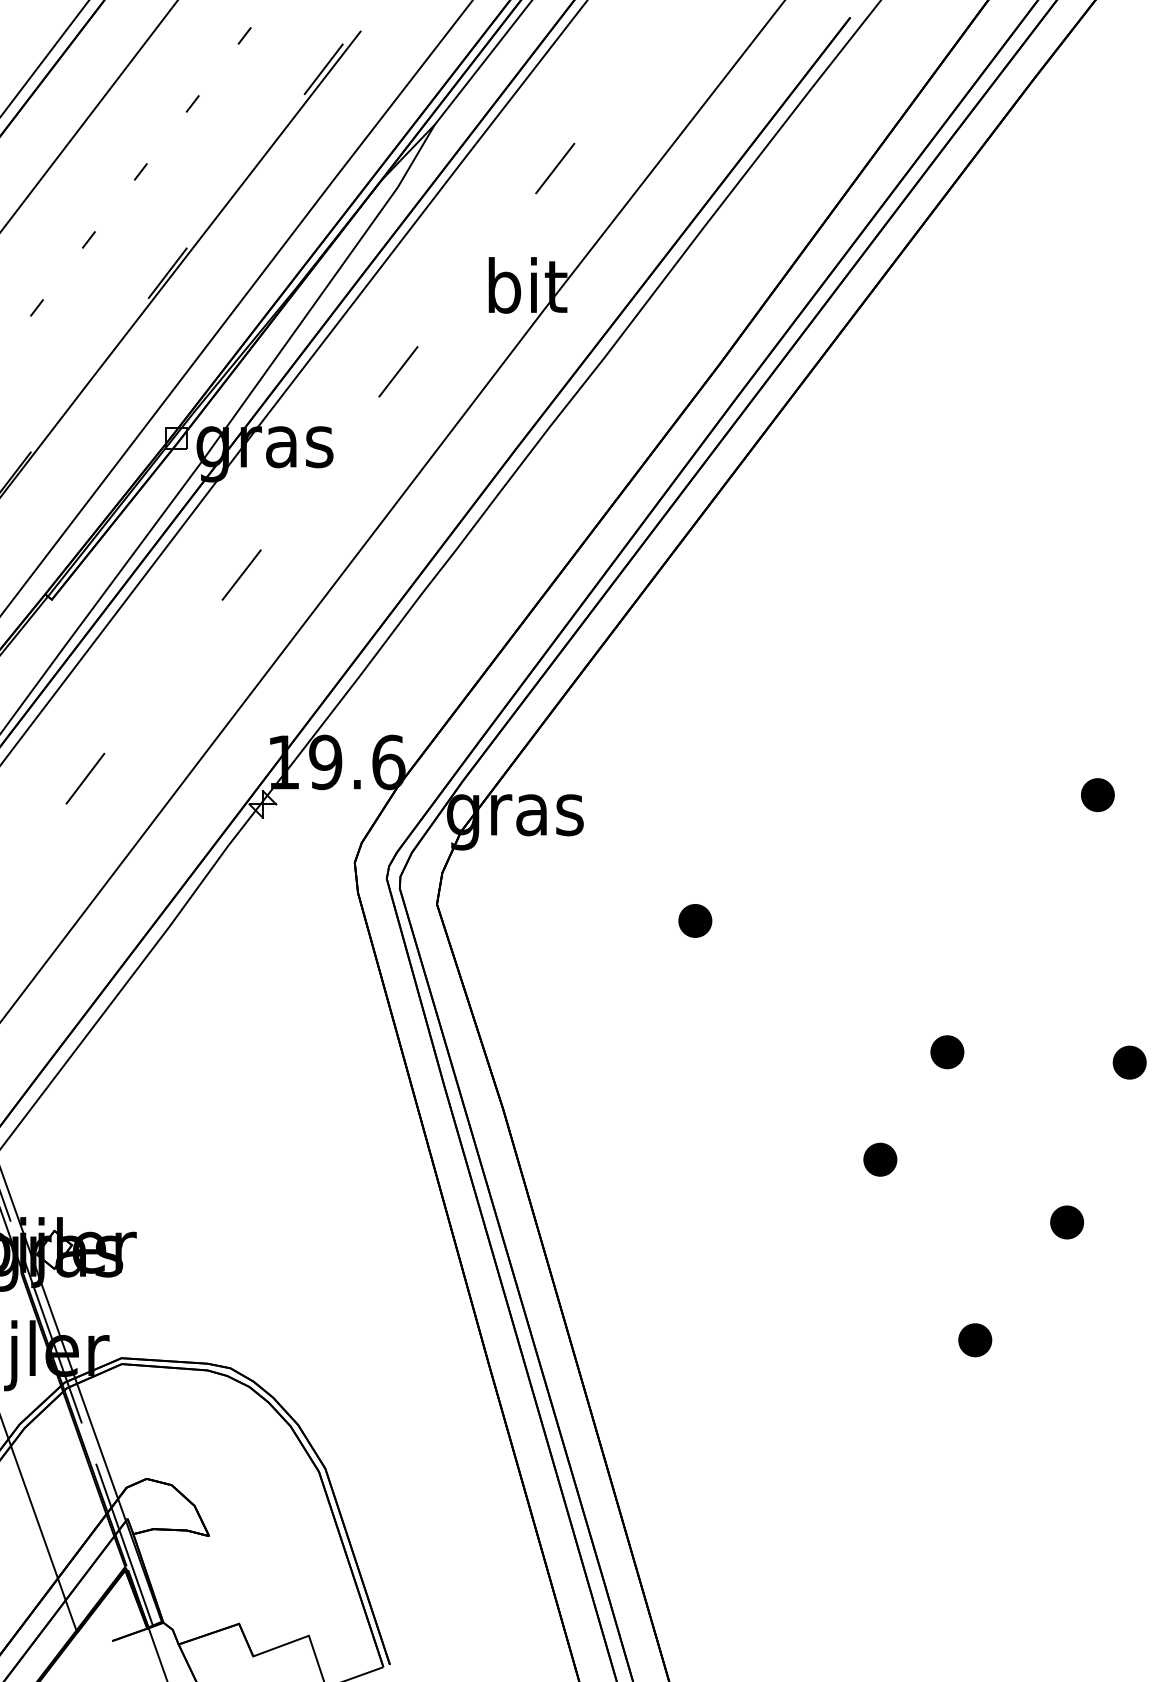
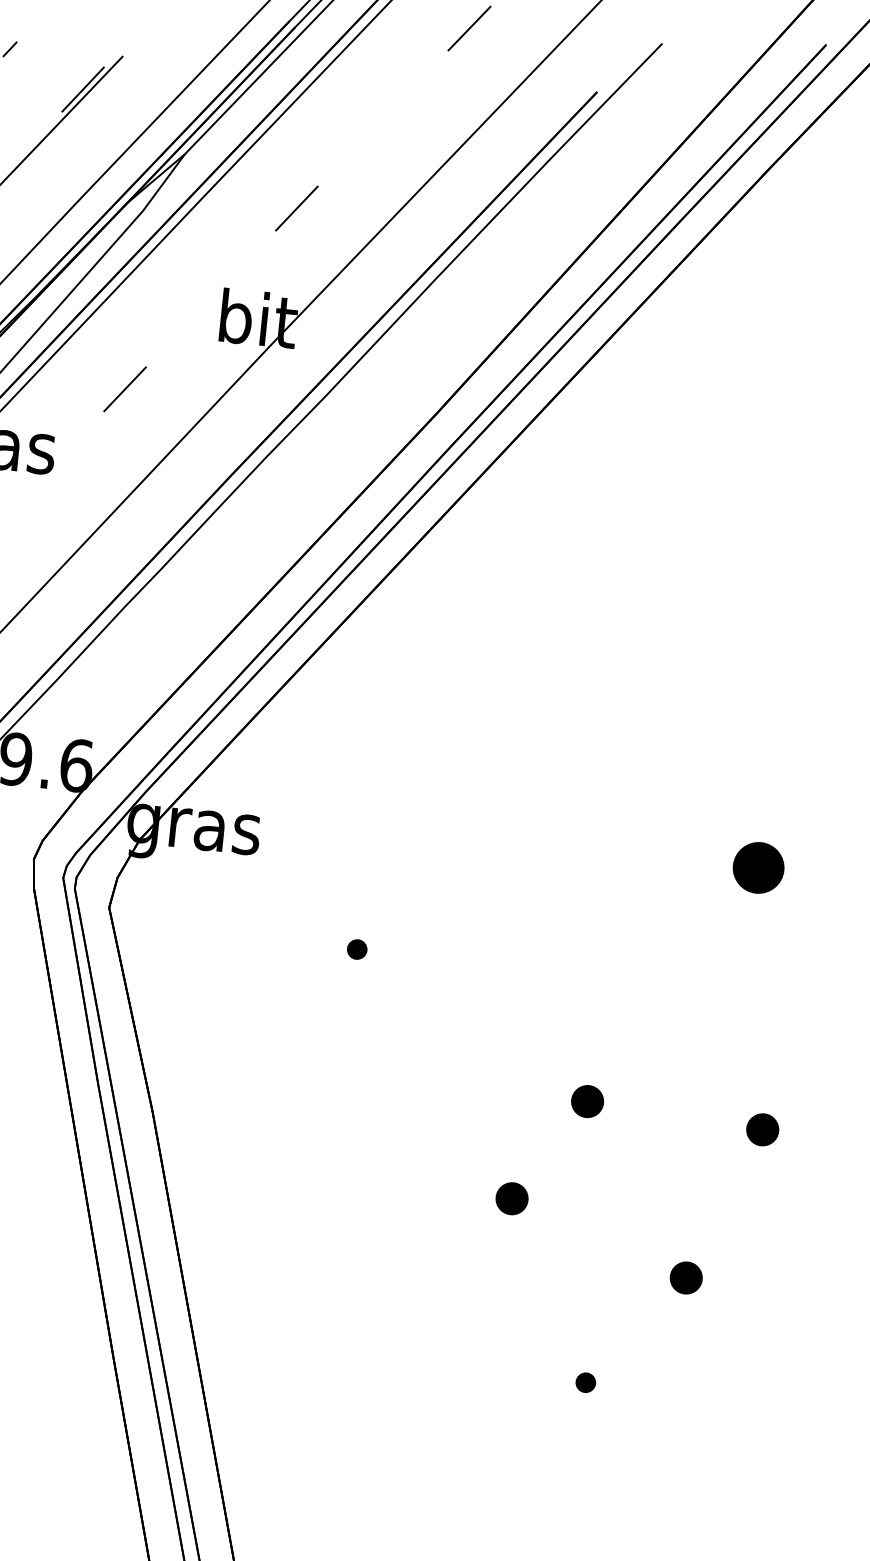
part: (1097, 795) -> (758, 868), size x1.6
part: (695, 920) -> (357, 949), size x0.6
part: (975, 1340) -> (585, 1382), size x0.6

